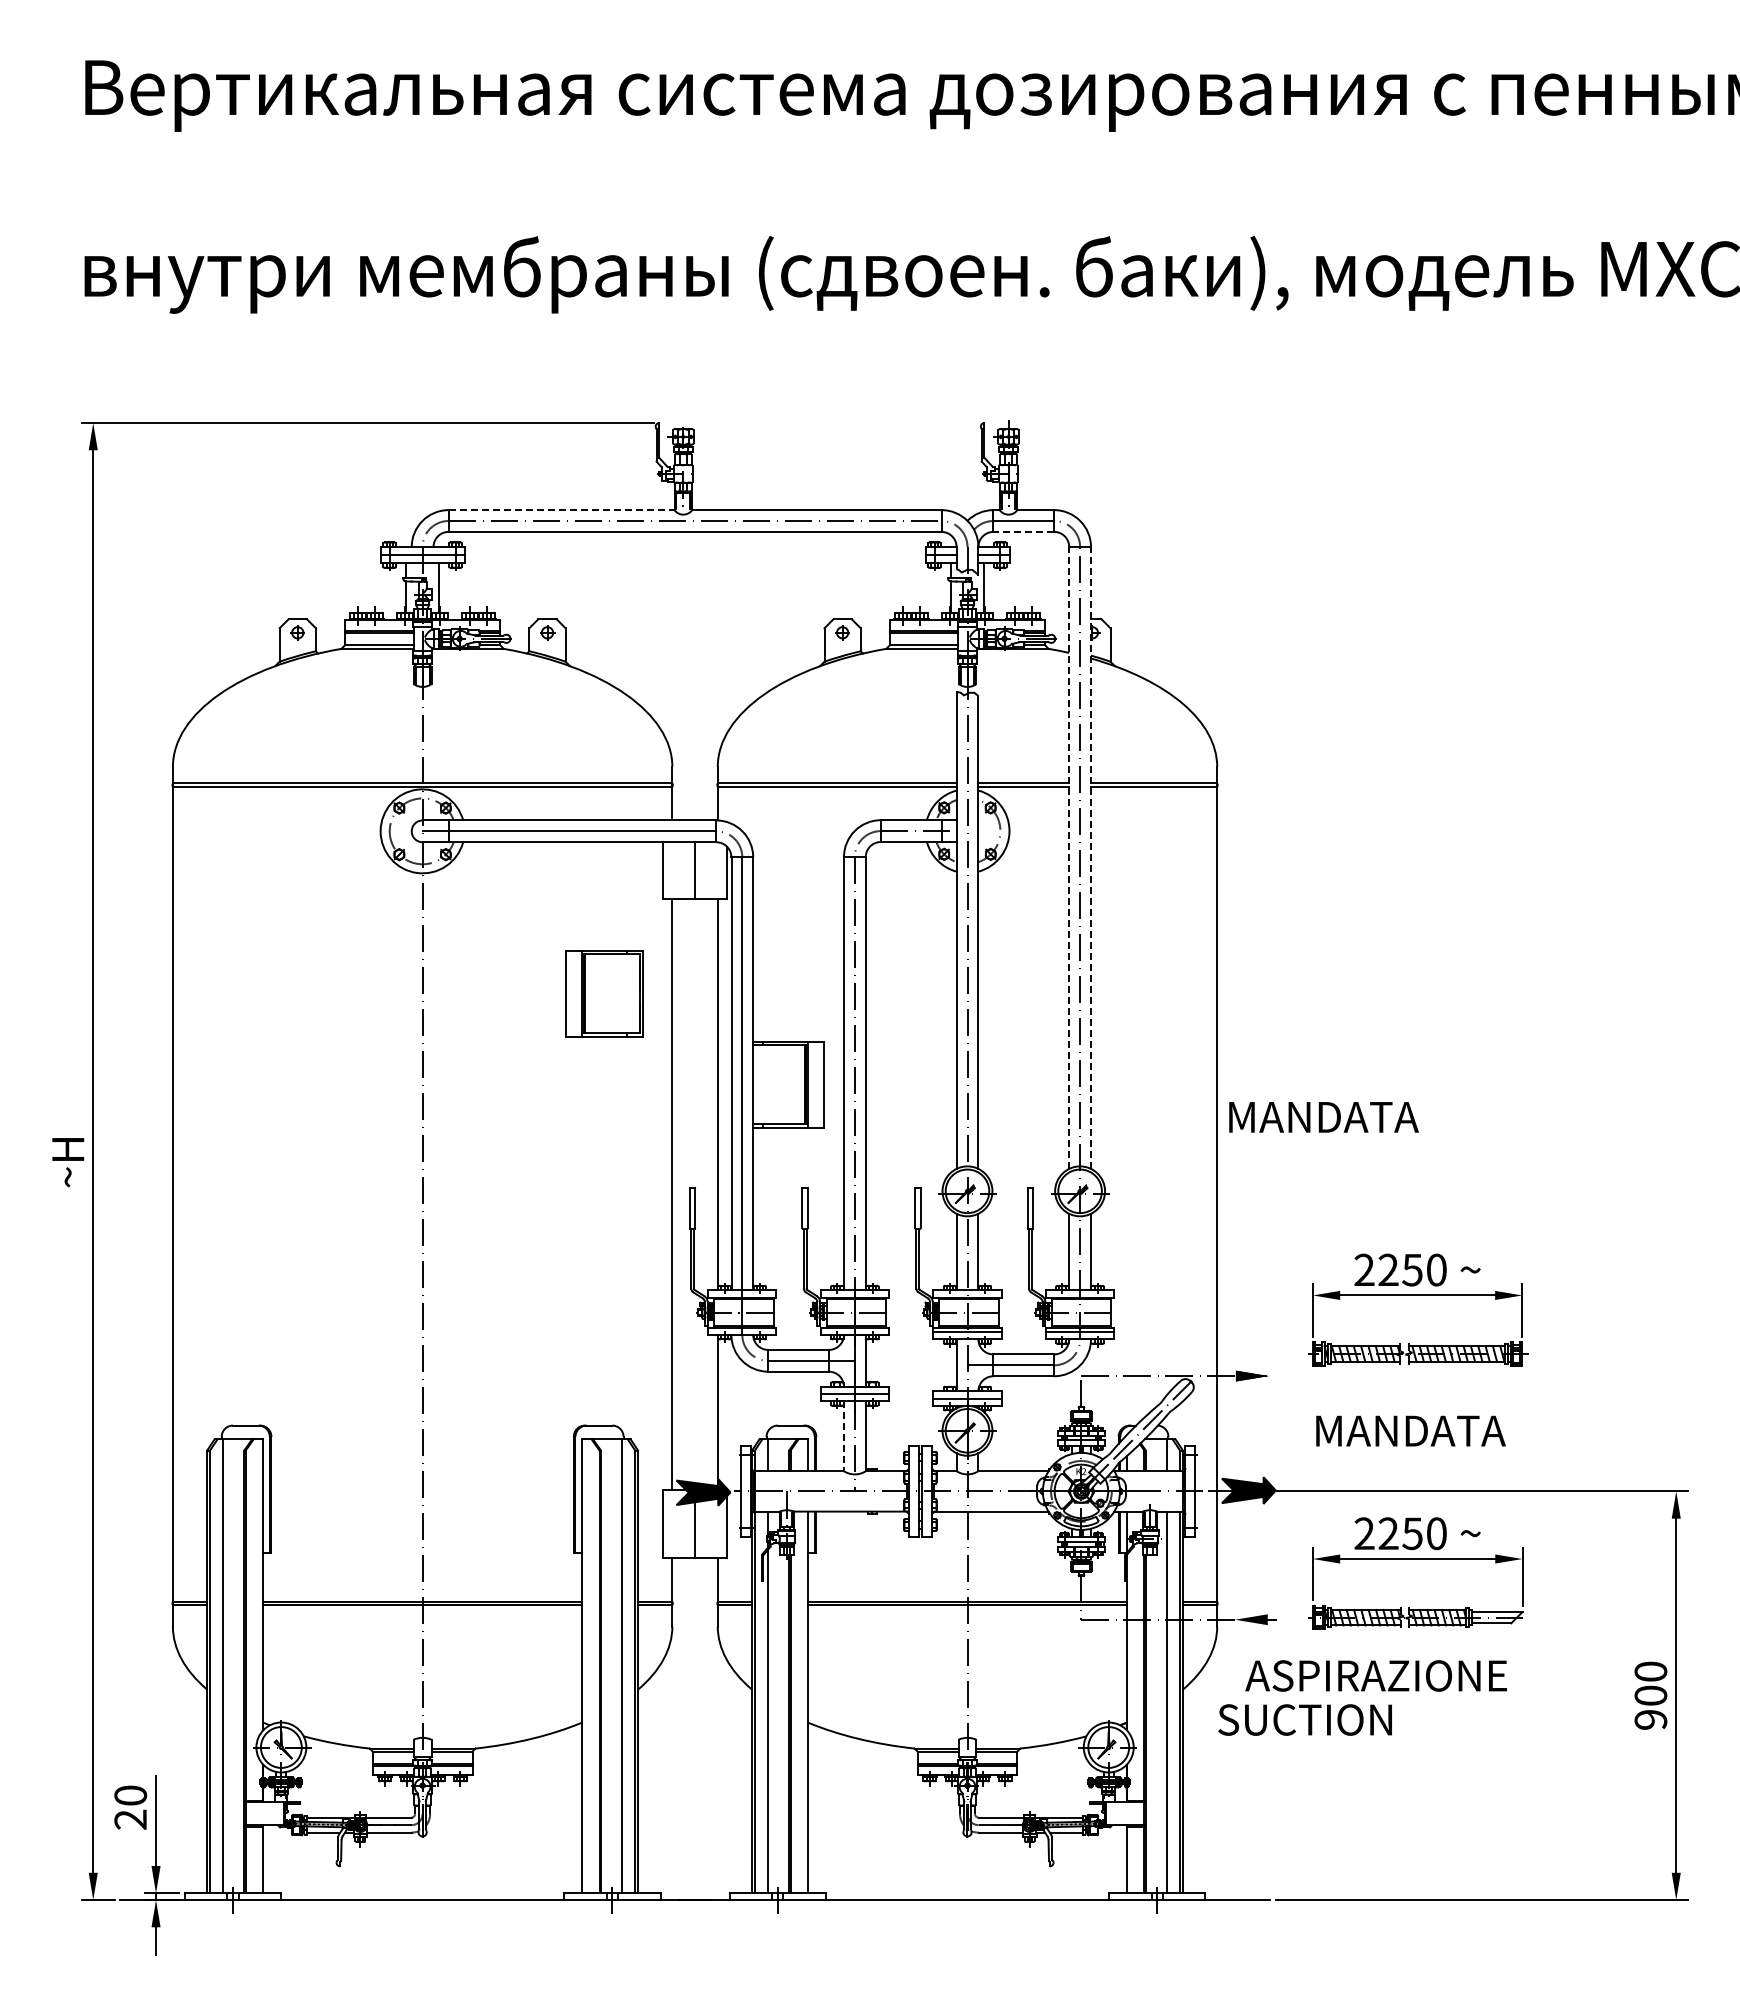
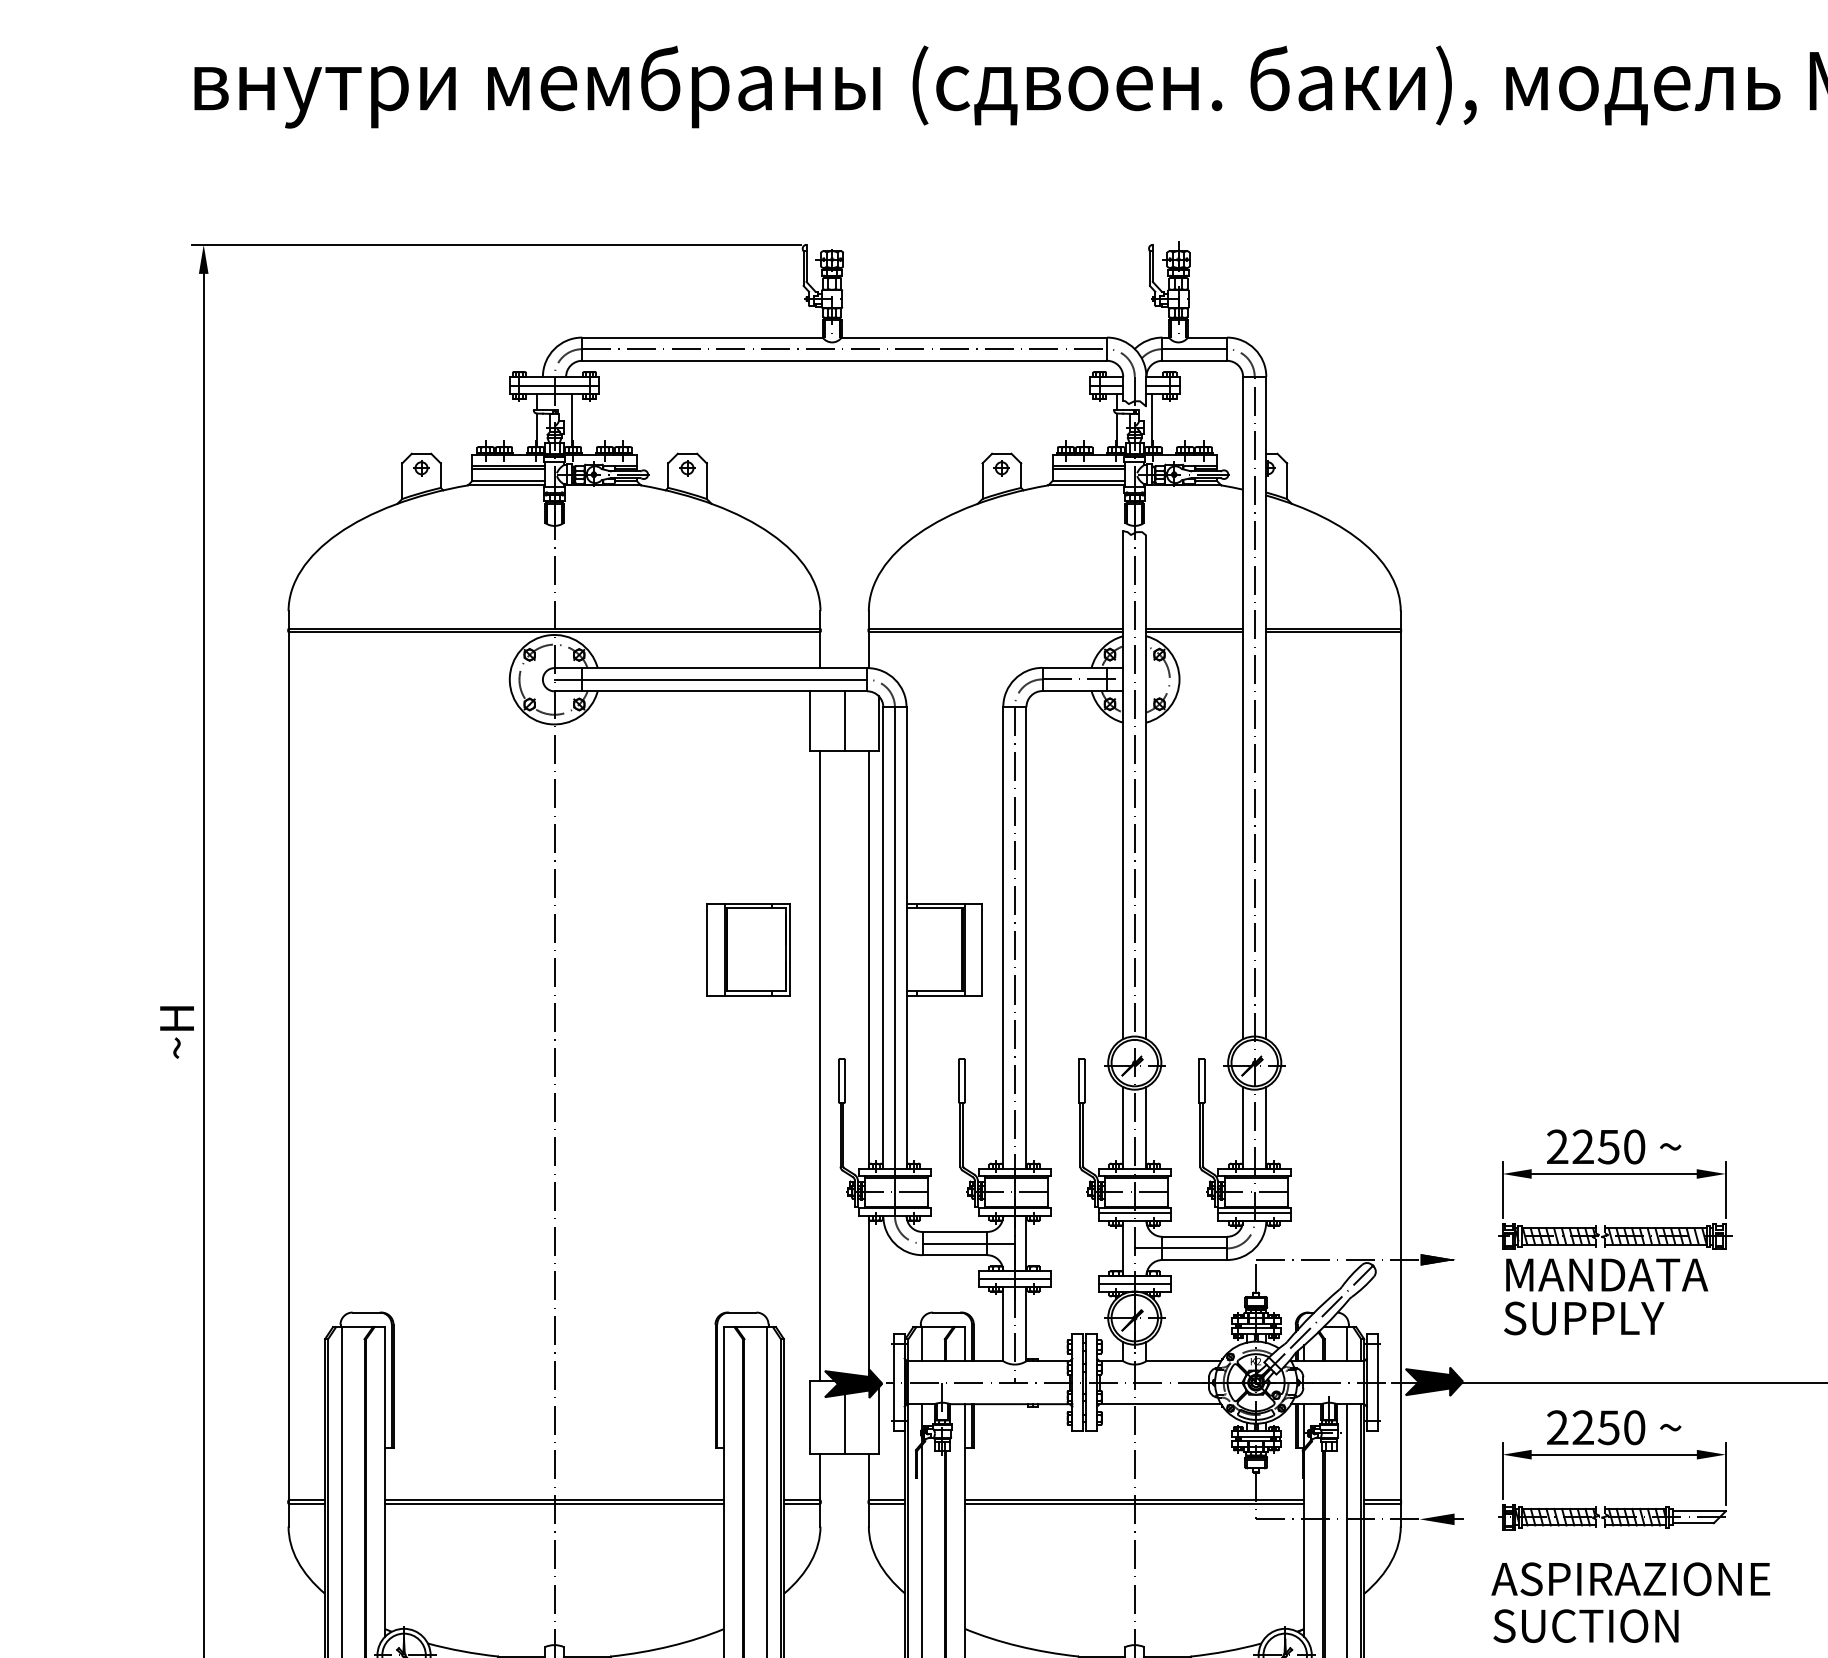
line: (561, 510) -> (702, 338), dashed -> solid
line: (1023, 531) -> (1194, 360), dashed -> solid
line: (1069, 857) -> (1243, 707), dashed -> solid
line: (1091, 857) -> (1266, 707), dashed -> solid
part: (604, 993) -> (748, 949), moved
text: (1323, 1117) -> (1606, 1275), moved
text: (1409, 1430) -> (1605, 1317), MANDATA -> SUPPLY
line: (844, 1436) -> (1003, 1324), dashed -> solid
text: (1375, 1675) -> (1630, 1578), moved
text: (1304, 1719) -> (1585, 1625), moved

